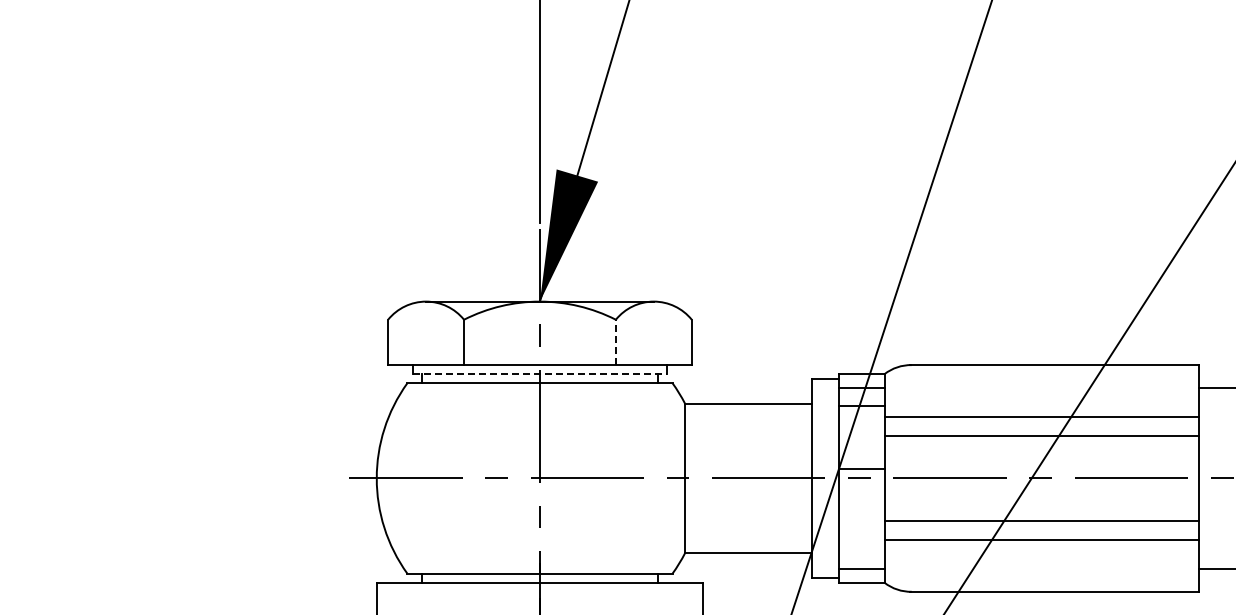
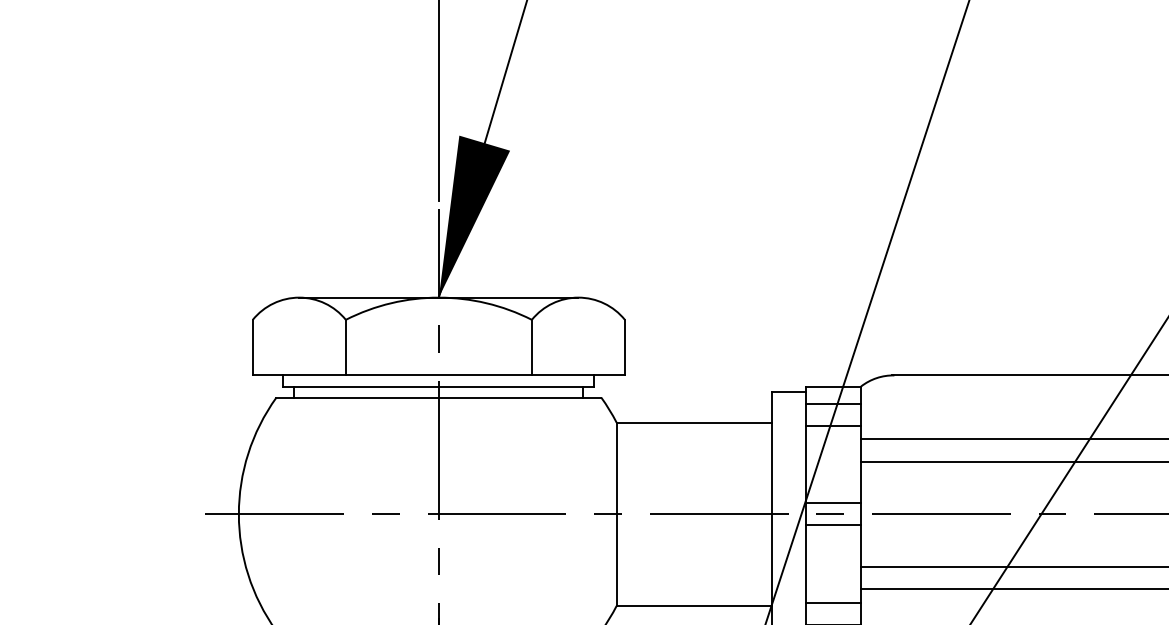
line: (615, 342) -> (531, 347), dashed -> solid
line: (539, 374) -> (438, 386), dashed -> solid
line: (861, 487) -> (832, 525), added
line: (861, 550) -> (832, 602), added

